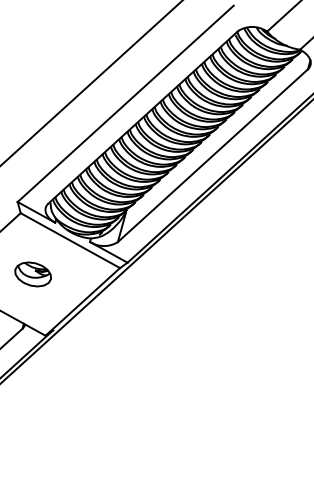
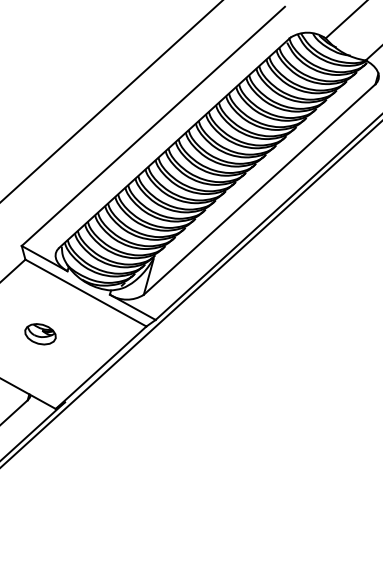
part: (32, 274) -> (39, 334), size x0.7

